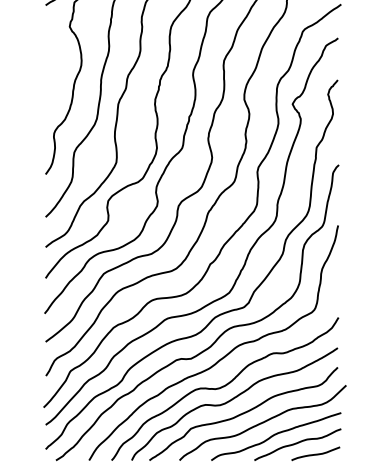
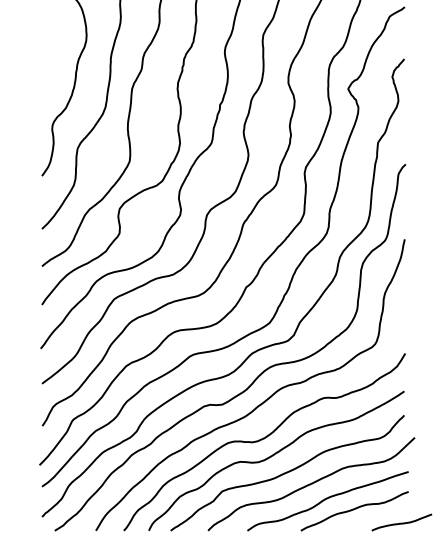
curve: (315, 453) -> (401, 522), moved

